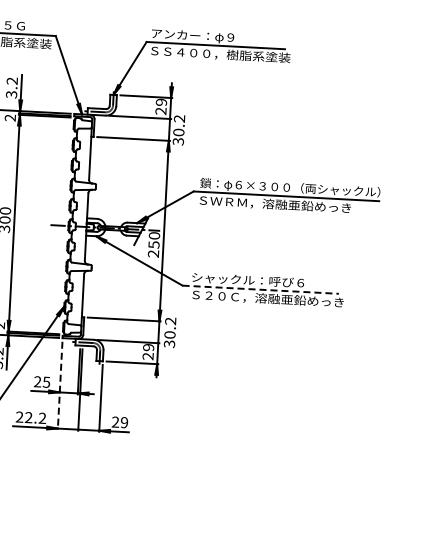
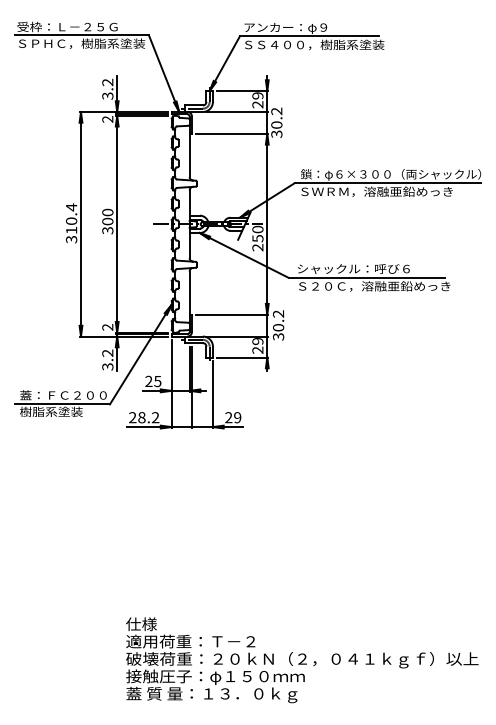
line: (261, 289) -> (367, 277), dashed -> solid
line: (60, 386) -> (171, 384), dashed -> solid
text: (28, 417) -> (141, 417), 22.2 -> 28.2

